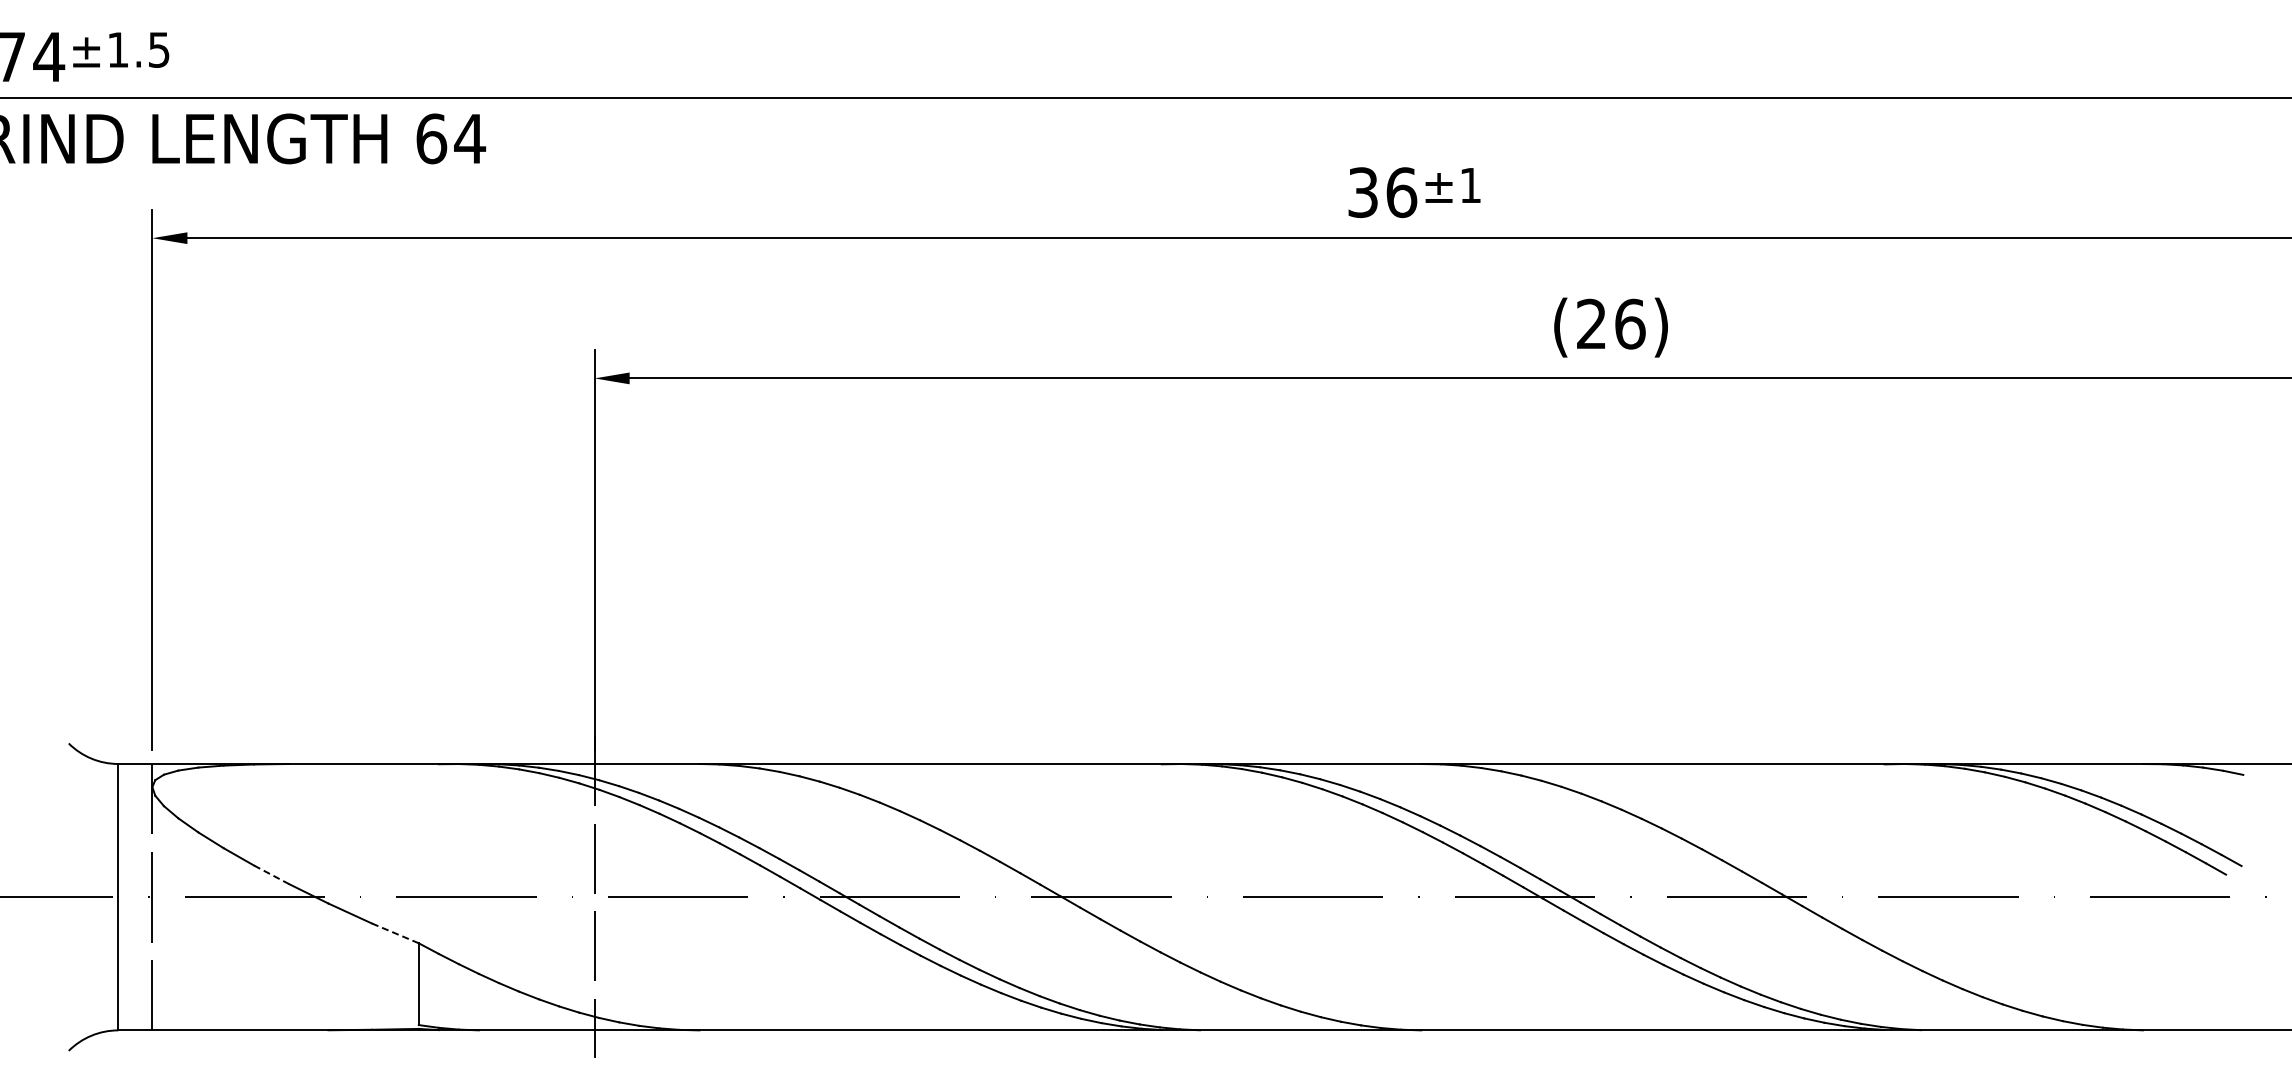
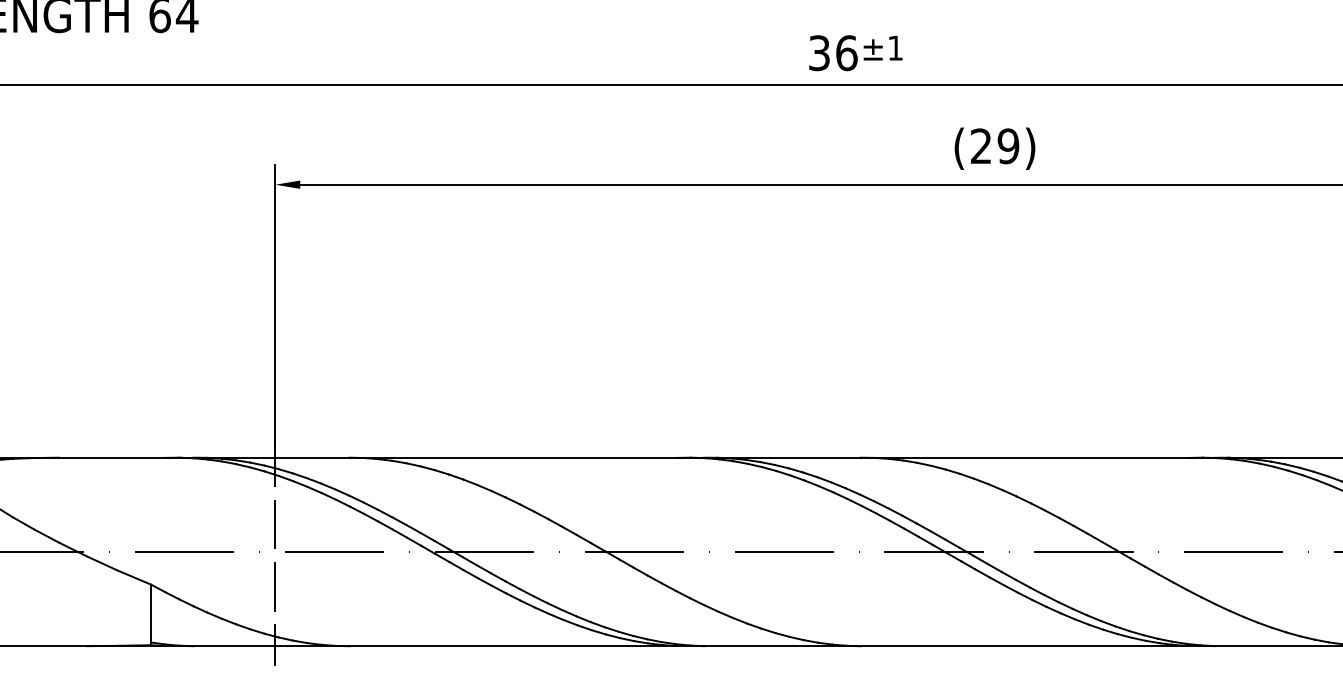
text: (1630, 323) -> (1008, 145), (26) -> (29)
line: (271, 874) -> (46, 535), dashed -> solid
line: (395, 933) -> (134, 577), dashed -> solid

